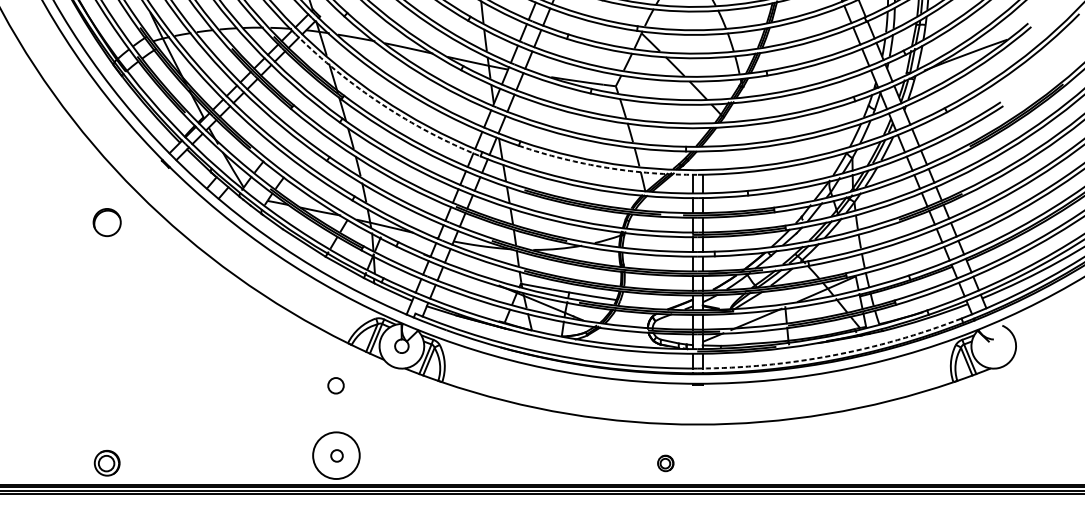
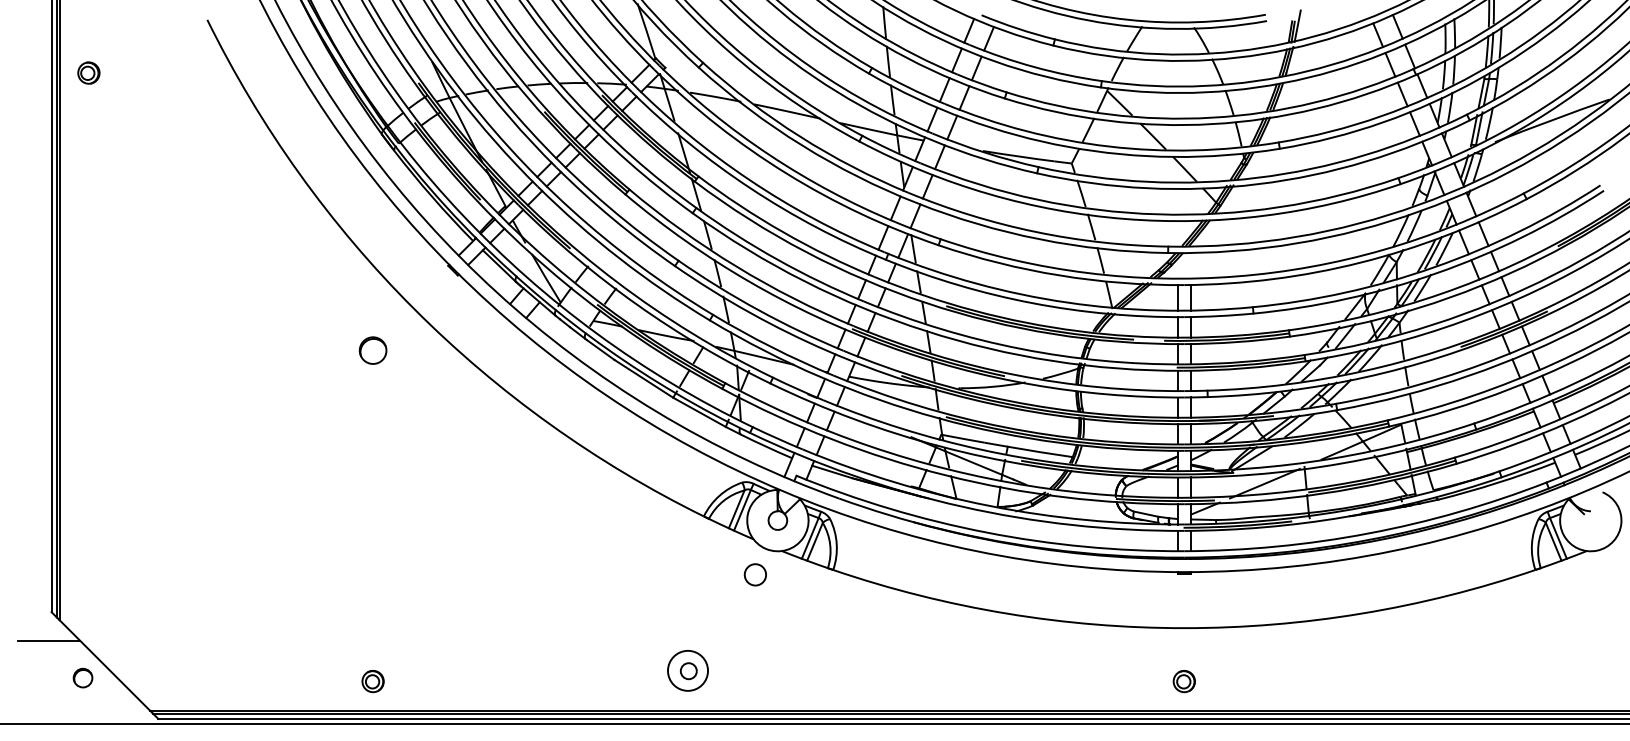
arc: (381, 104) -> (750, 188), dashed -> solid
arc: (606, 167) -> (1059, 275), dashed -> solid
part: (106, 222) -> (372, 350), size x0.71
arc: (831, 355) -> (1368, 533), dashed -> solid
circle: (335, 385) -> (754, 574), moved
circle: (336, 455) -> (688, 670), size x0.62
part: (106, 463) -> (372, 681), size x0.62
part: (665, 463) -> (1183, 681), moved

